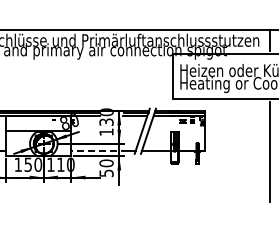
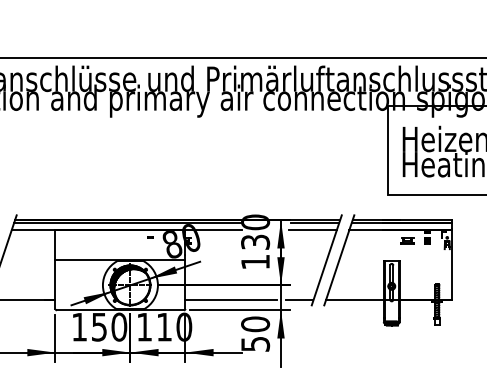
line: (94, 151) -> (231, 300), dashed -> solid

